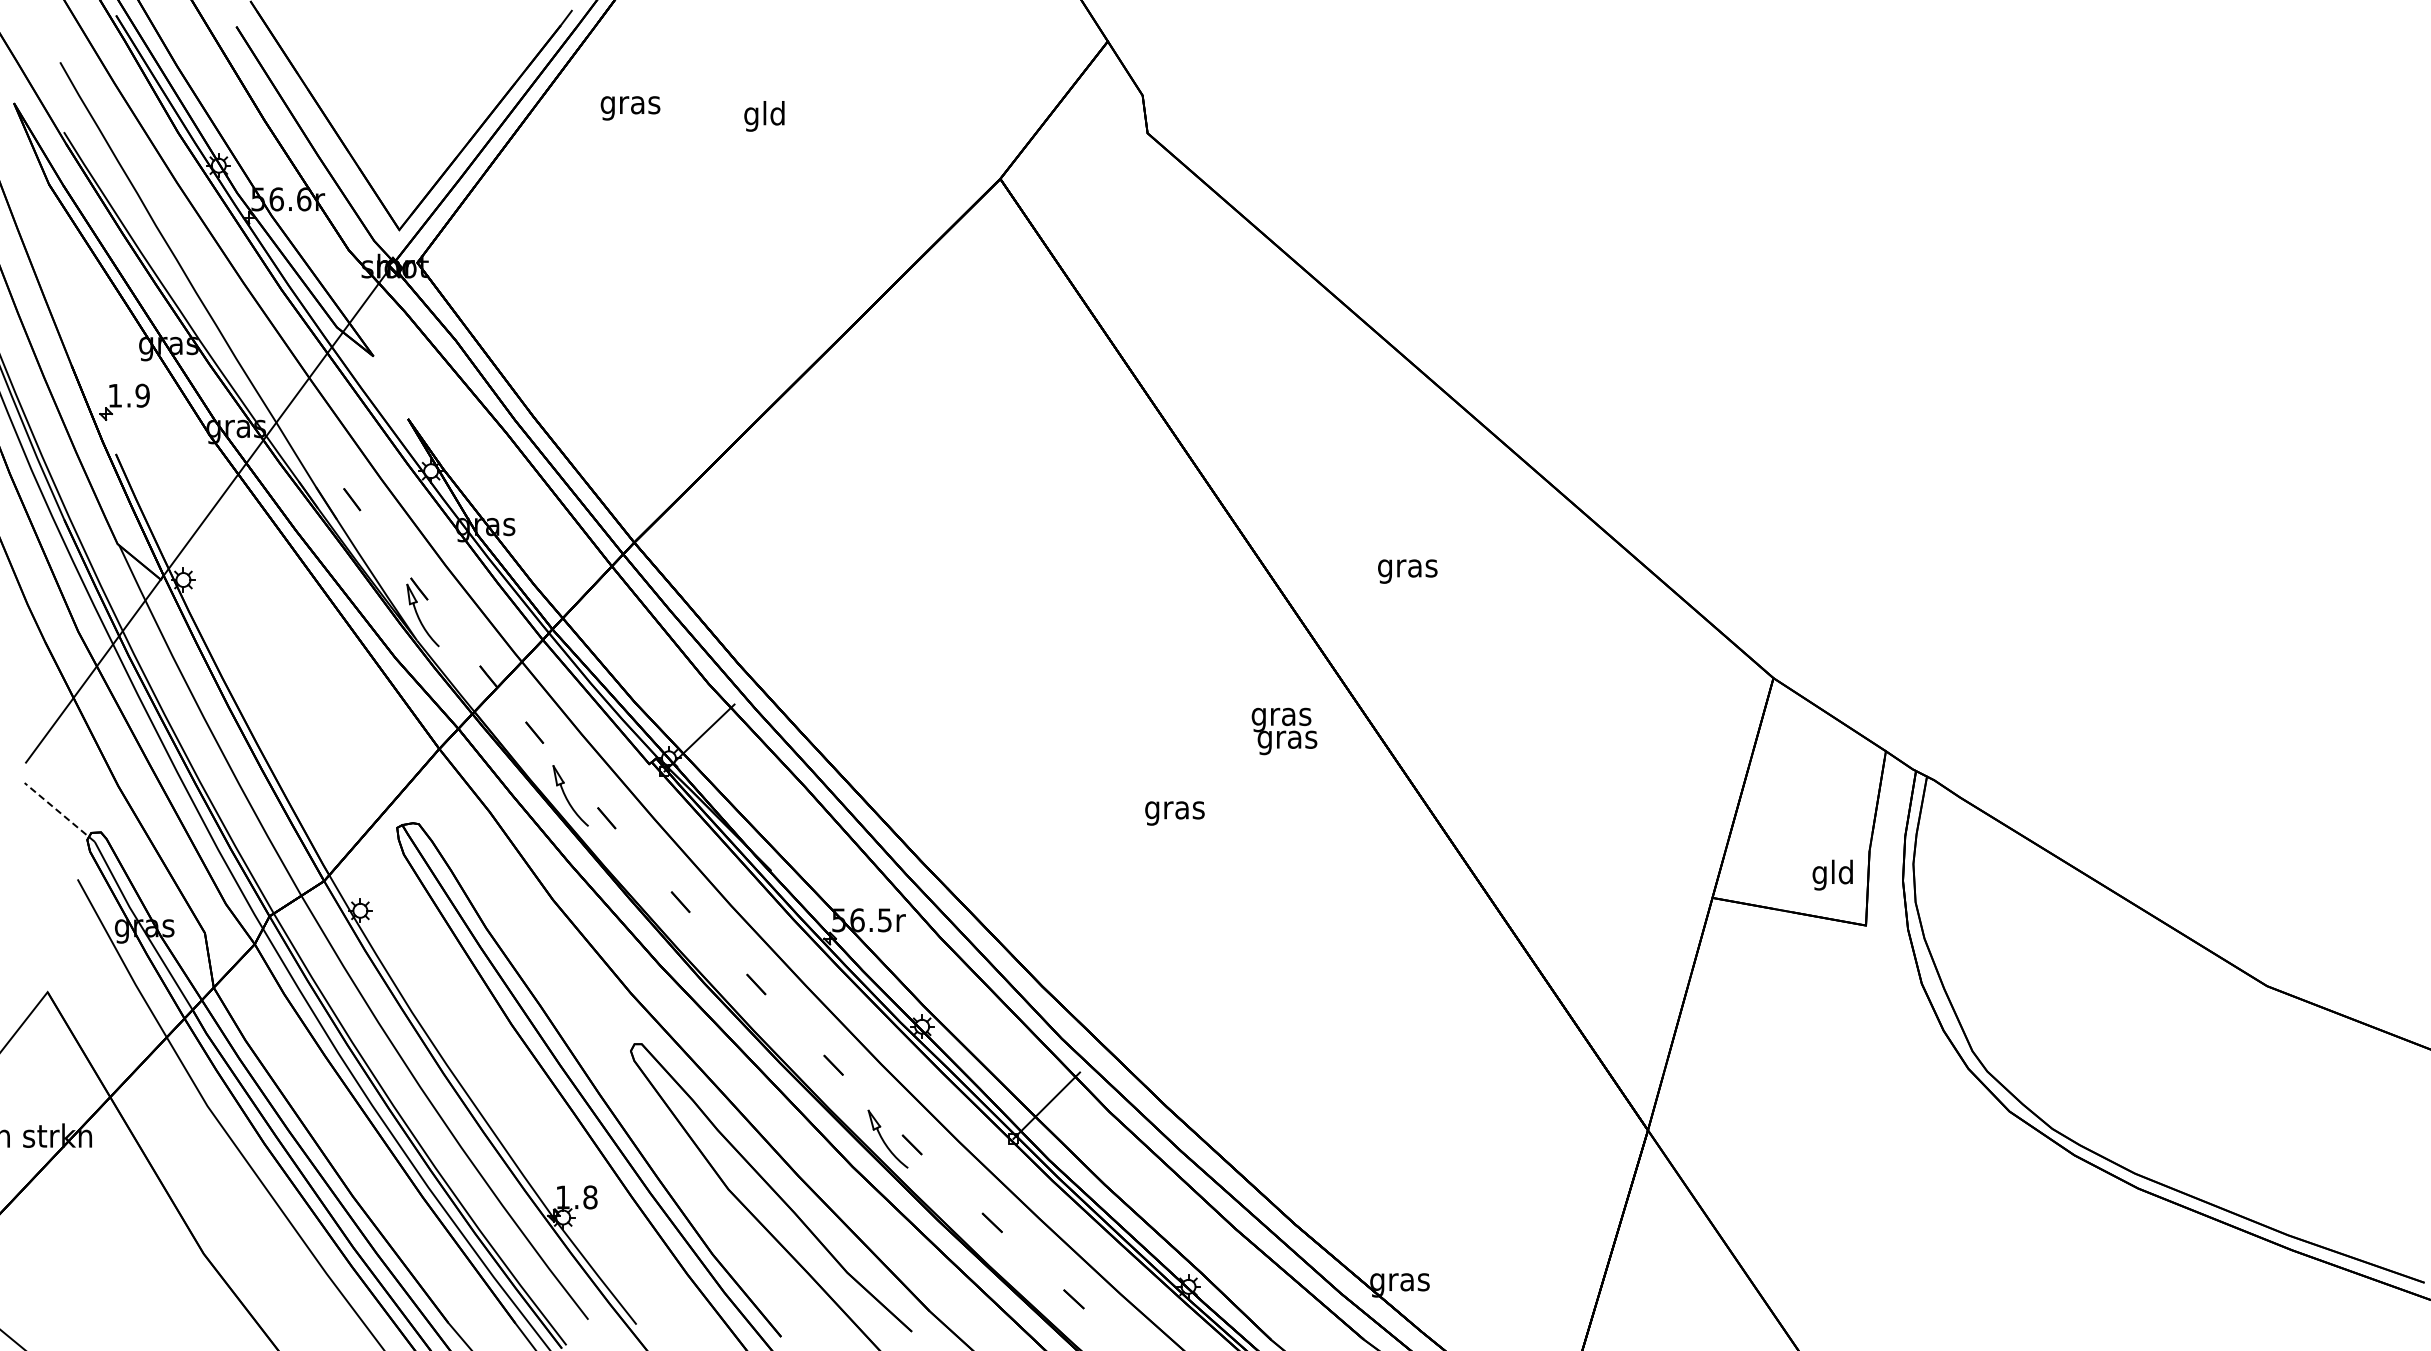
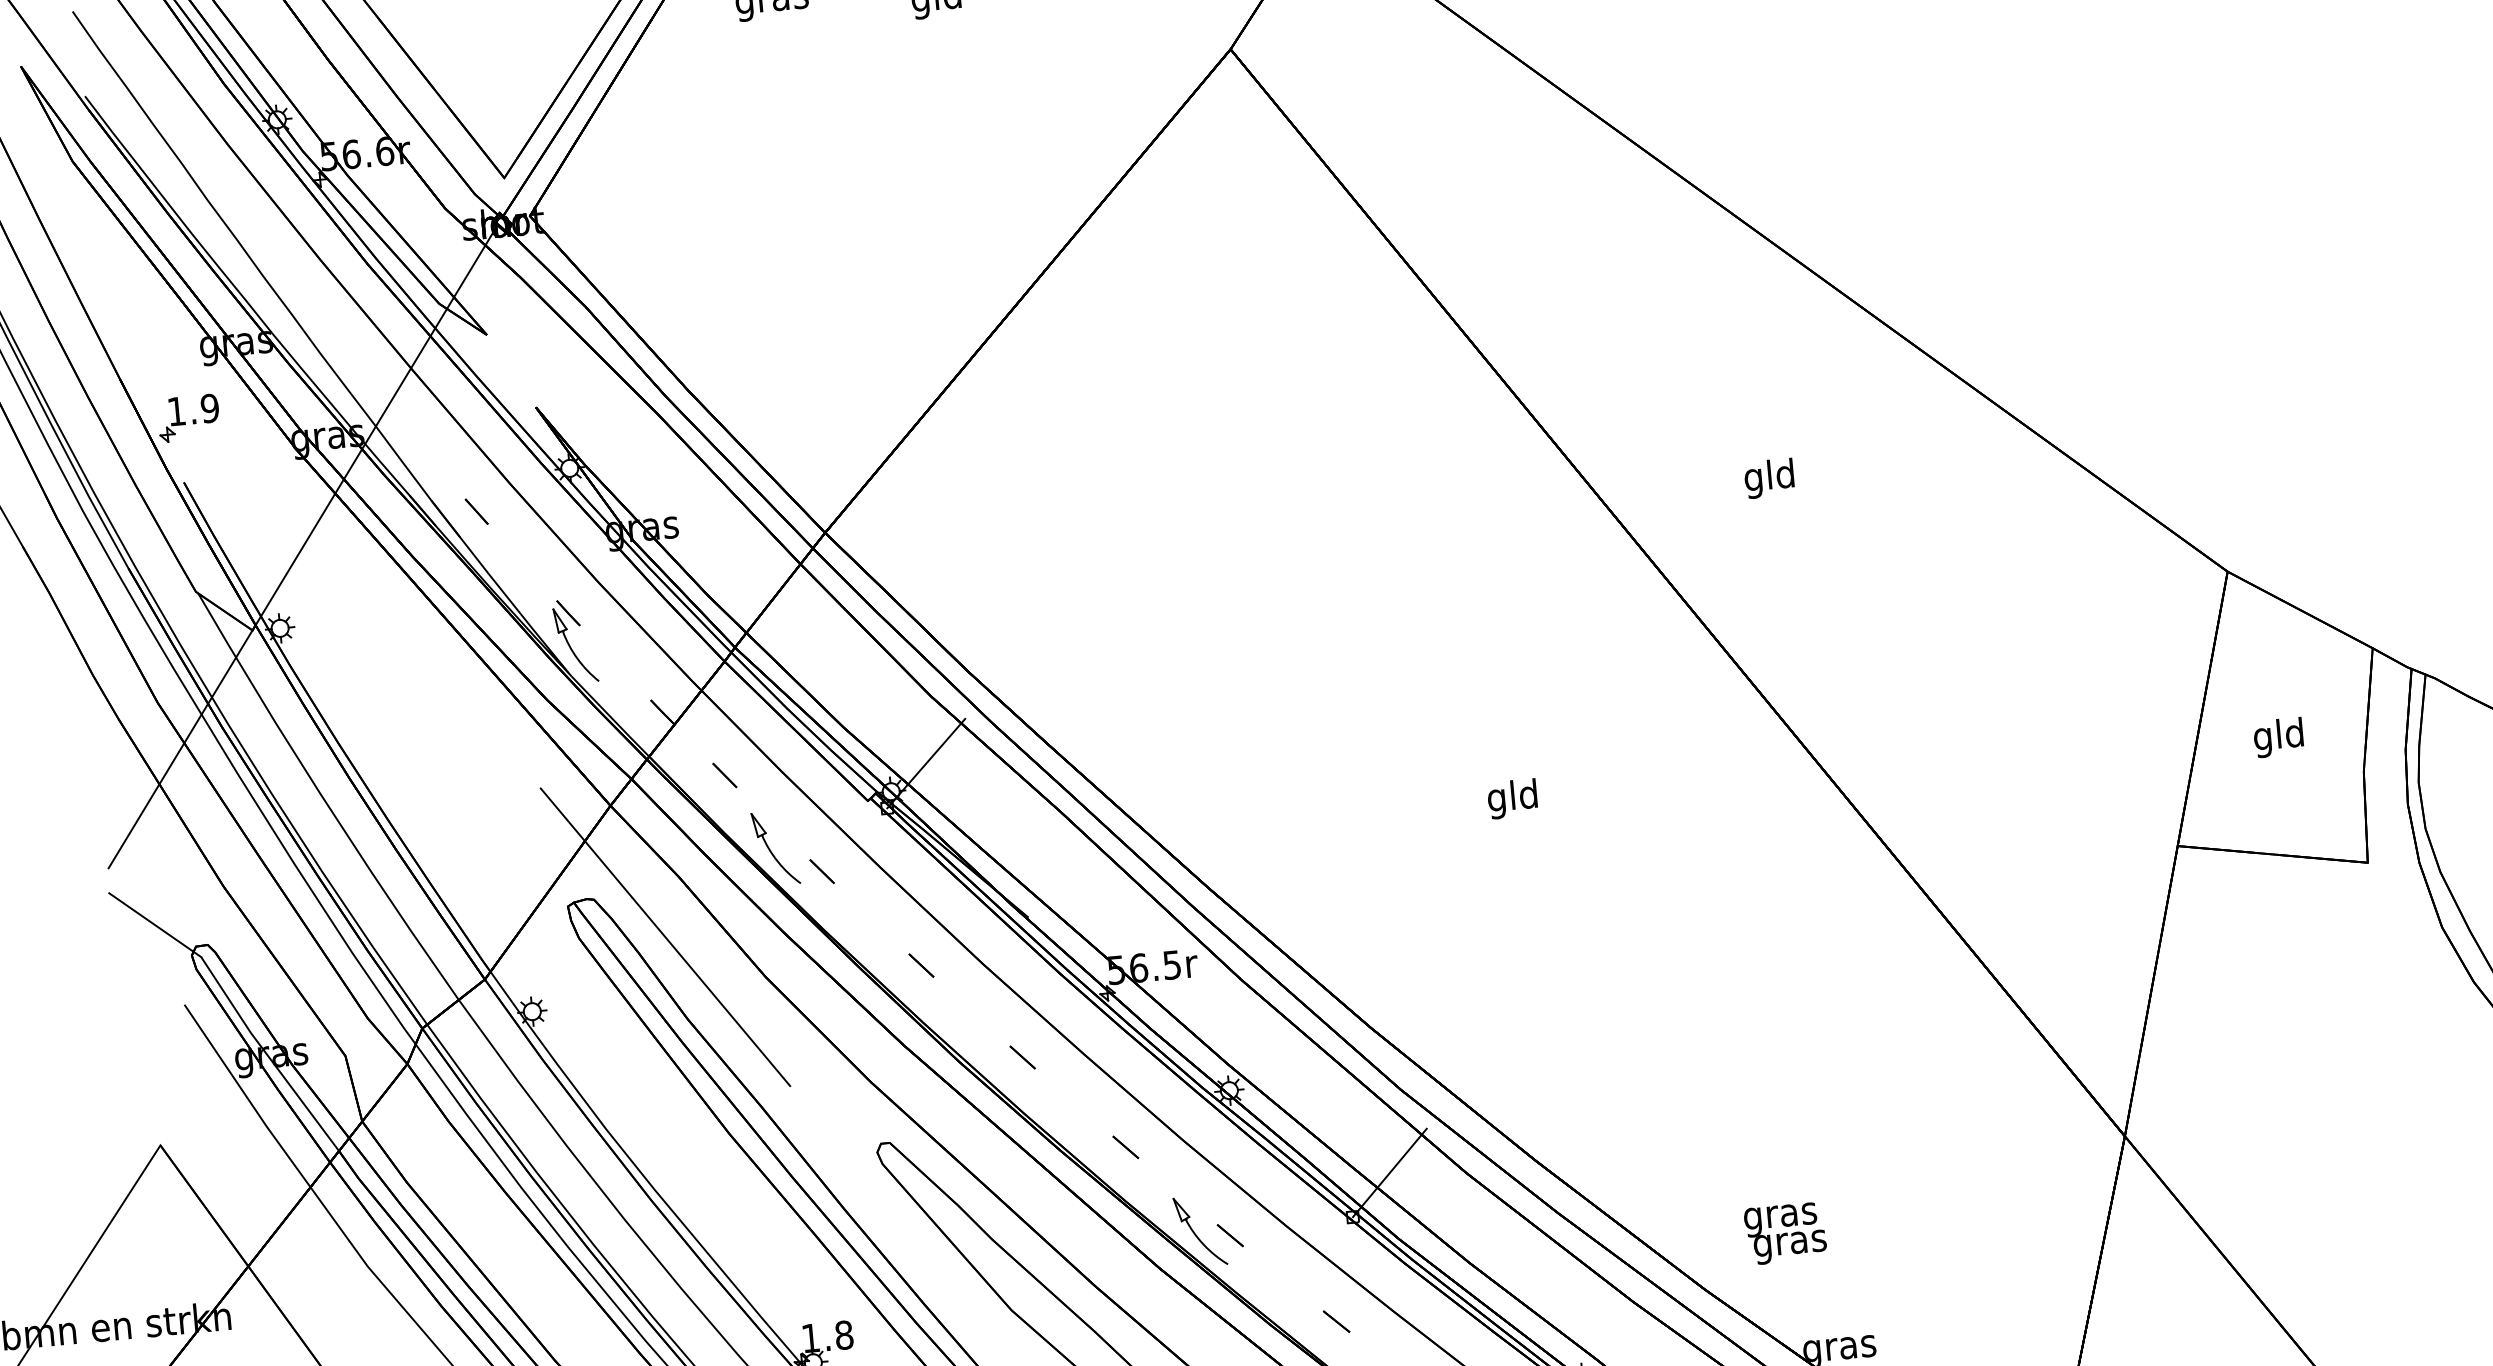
text: (1407, 568) -> (1769, 478), gras -> gld
text: (1284, 731) -> (1785, 1233), moved
text: (1174, 809) -> (1512, 798), gras -> gld
line: (59, 812) -> (154, 925), dashed -> solid
line: (473, 859) -> (664, 936), added
text: (1832, 874) -> (2278, 736), moved

